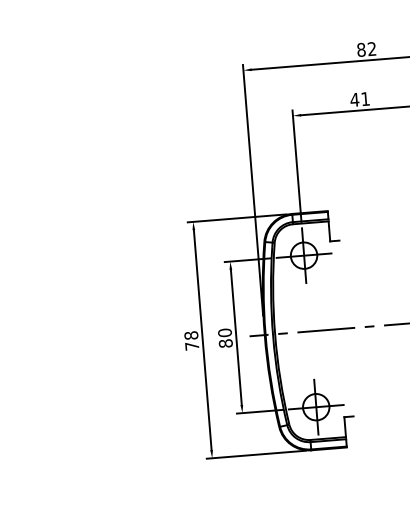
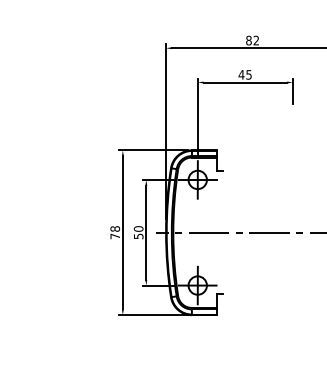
text: (364, 98) -> (248, 74), 41 -> 45
text: (225, 343) -> (138, 236), 80 -> 50

